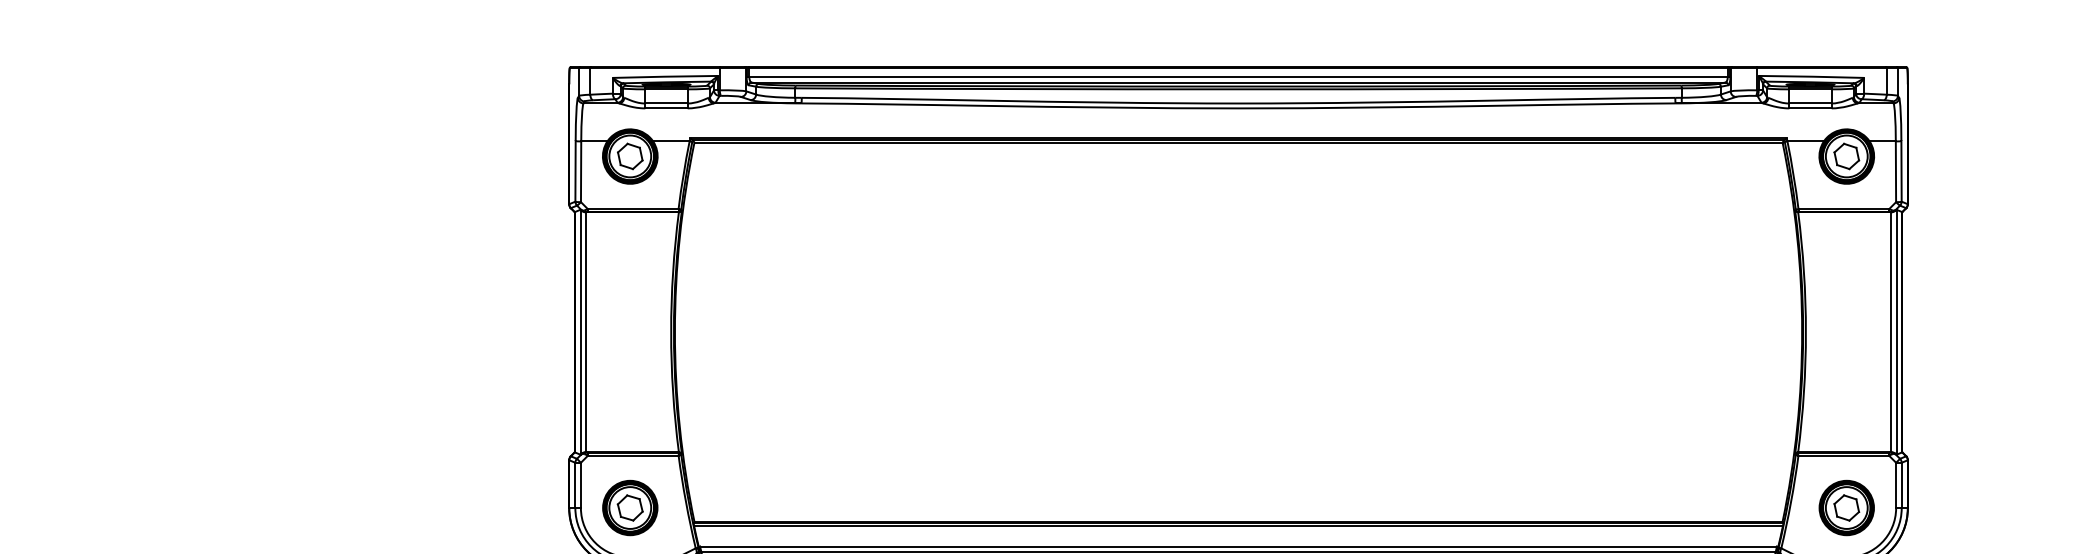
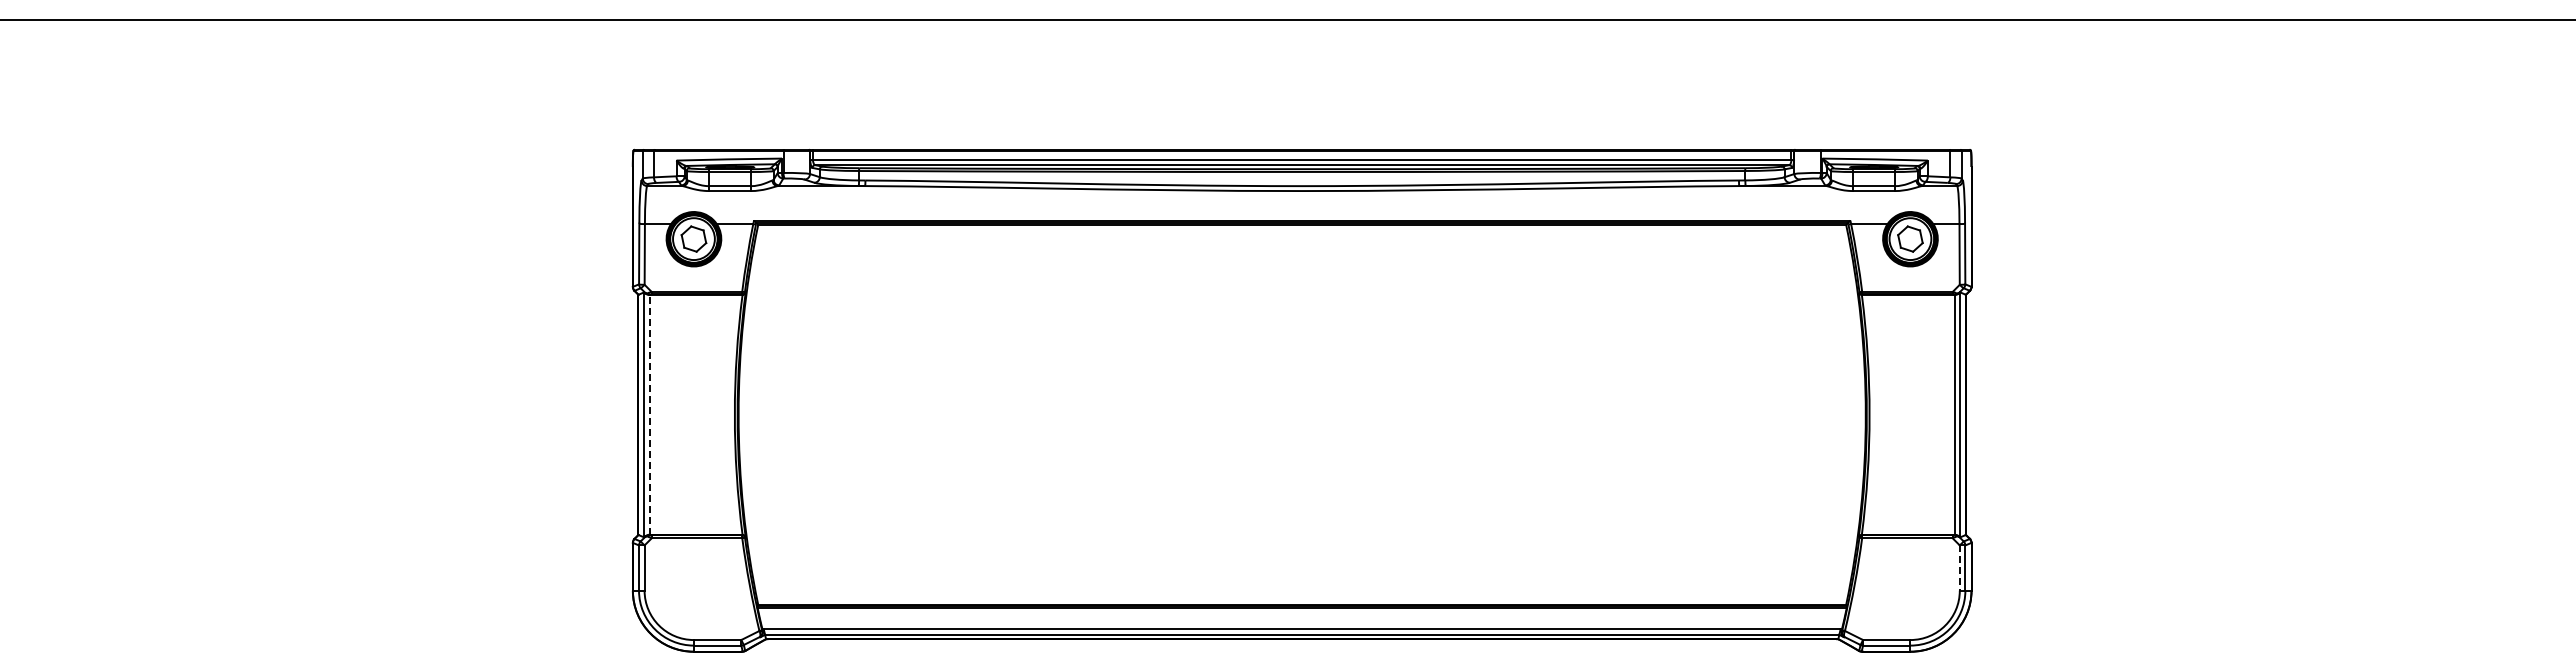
line: (585, 331) -> (649, 414), solid -> dashed
line: (1895, 485) -> (1959, 568), solid -> dashed
part: (629, 507) -> (693, 590), removed
part: (1846, 507) -> (1910, 590), removed

